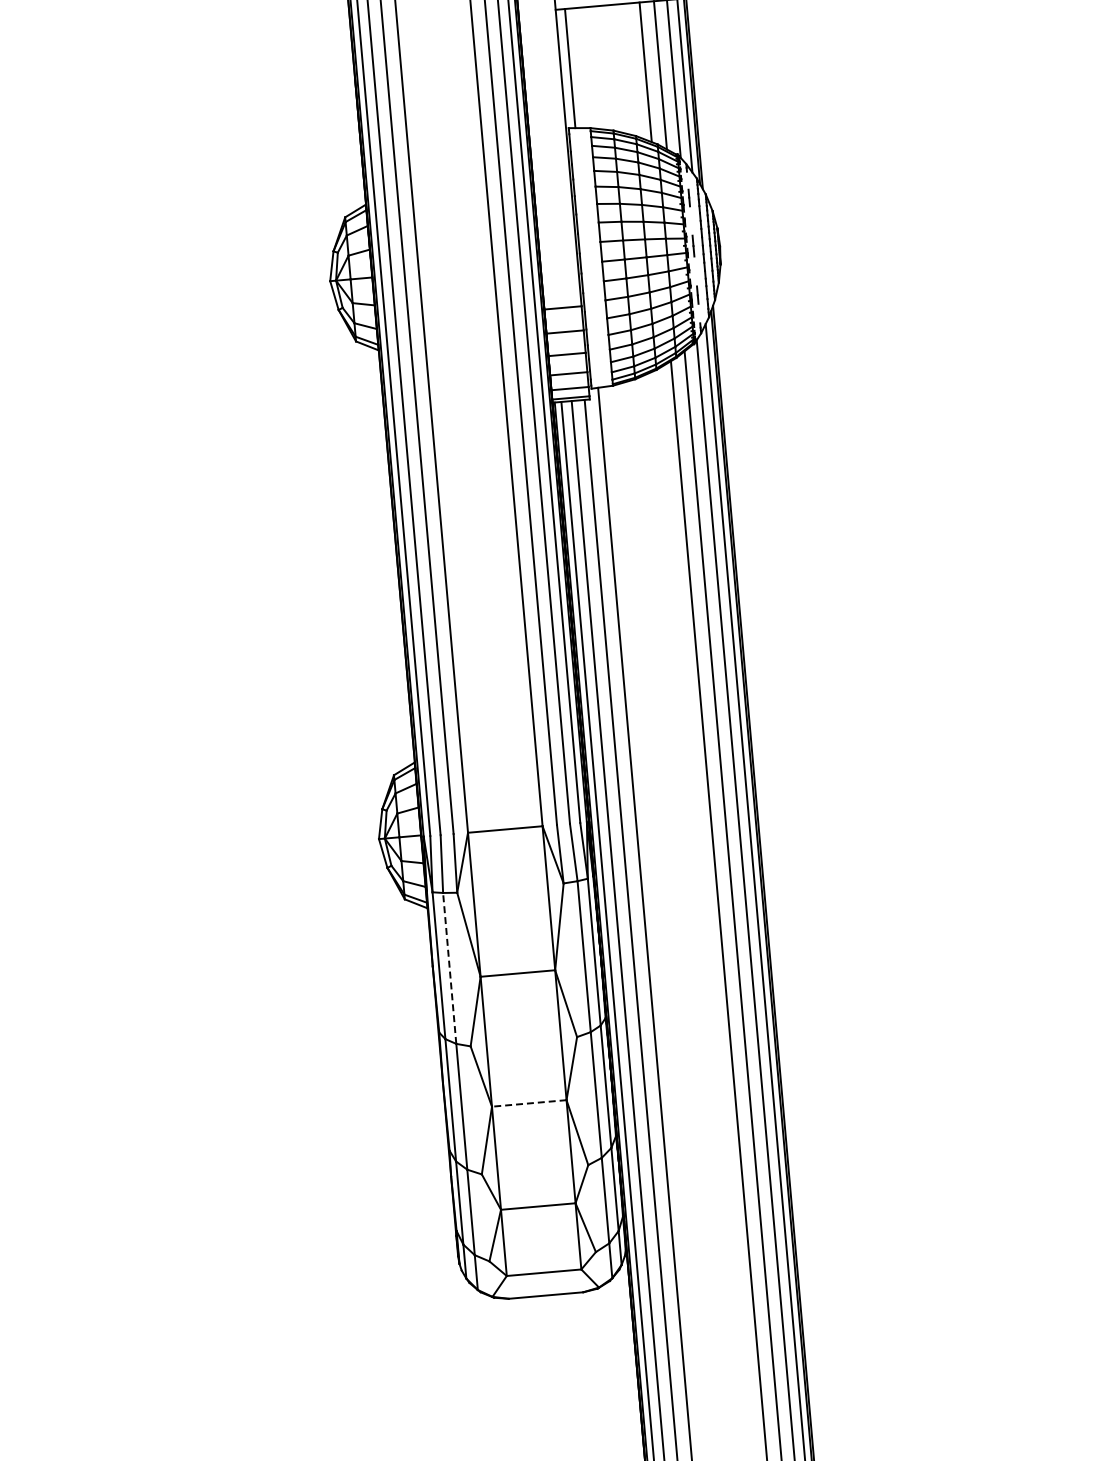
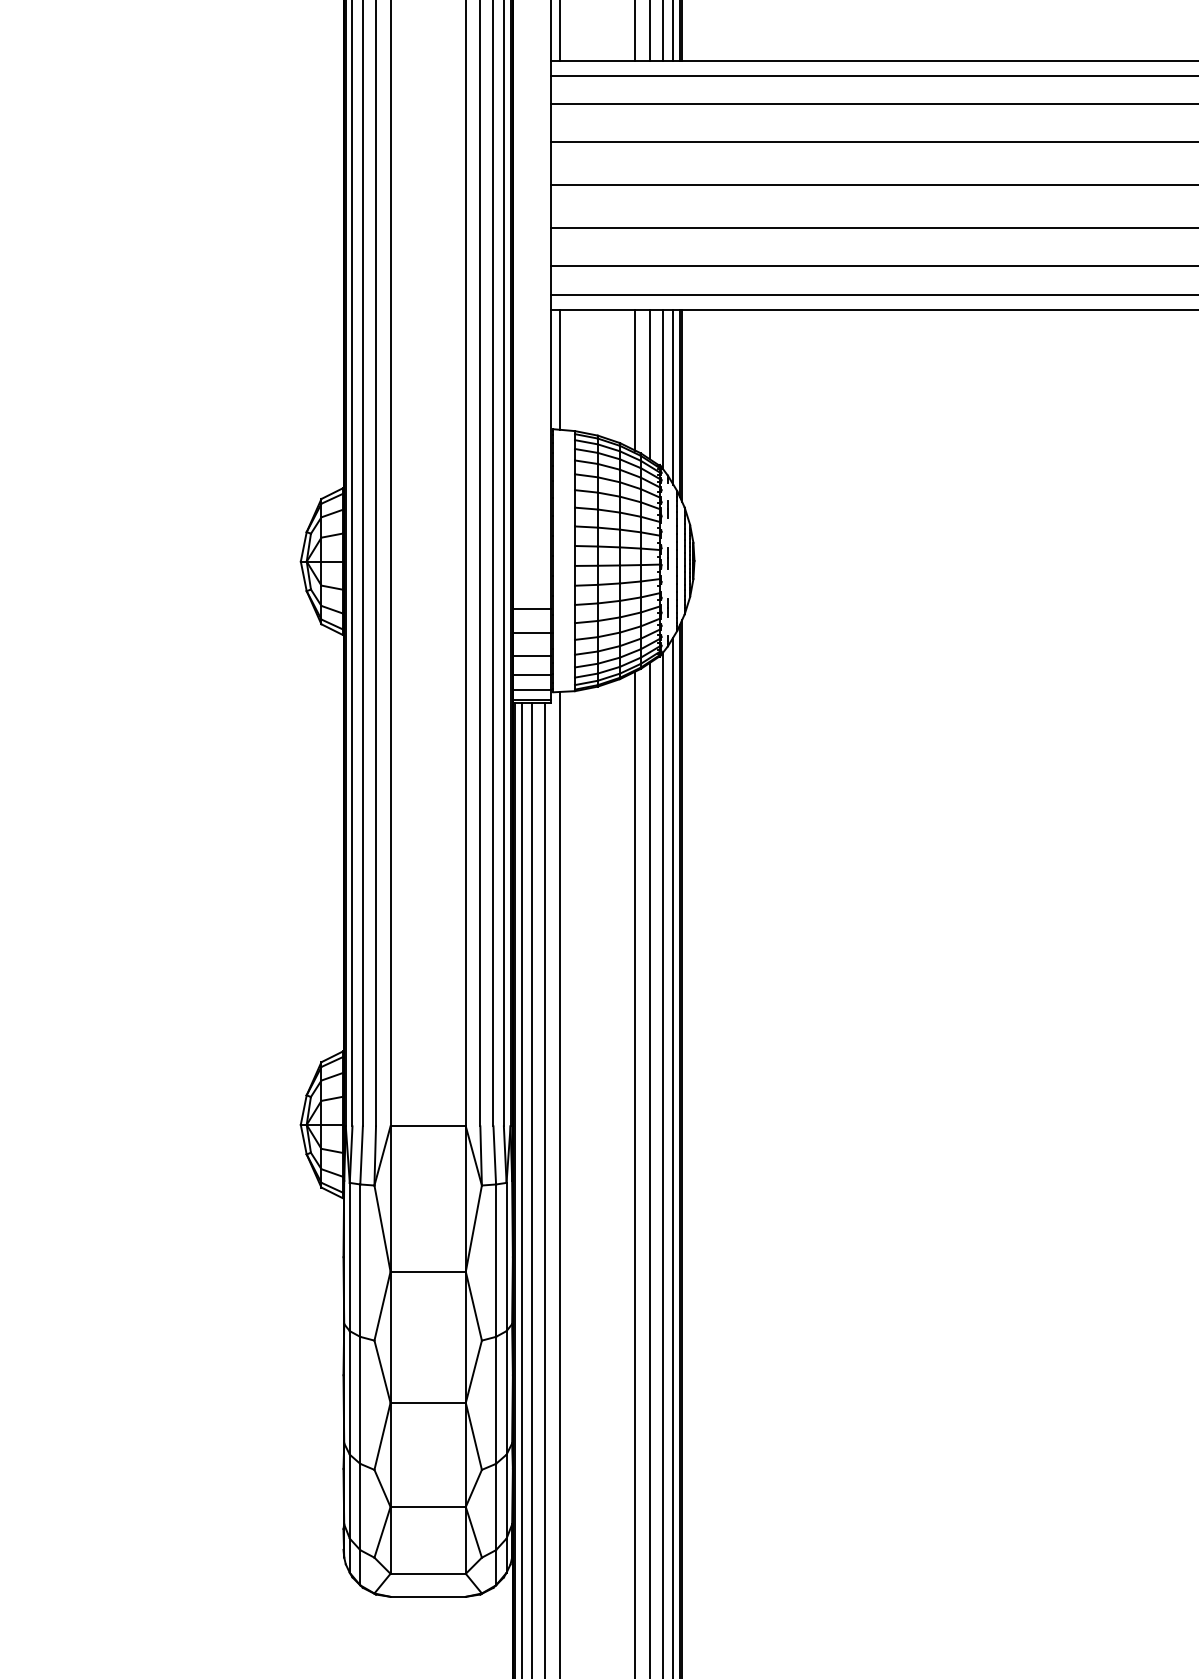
line: (449, 968) -> (360, 1260), dashed -> solid
line: (529, 1103) -> (428, 1402), dashed -> solid

